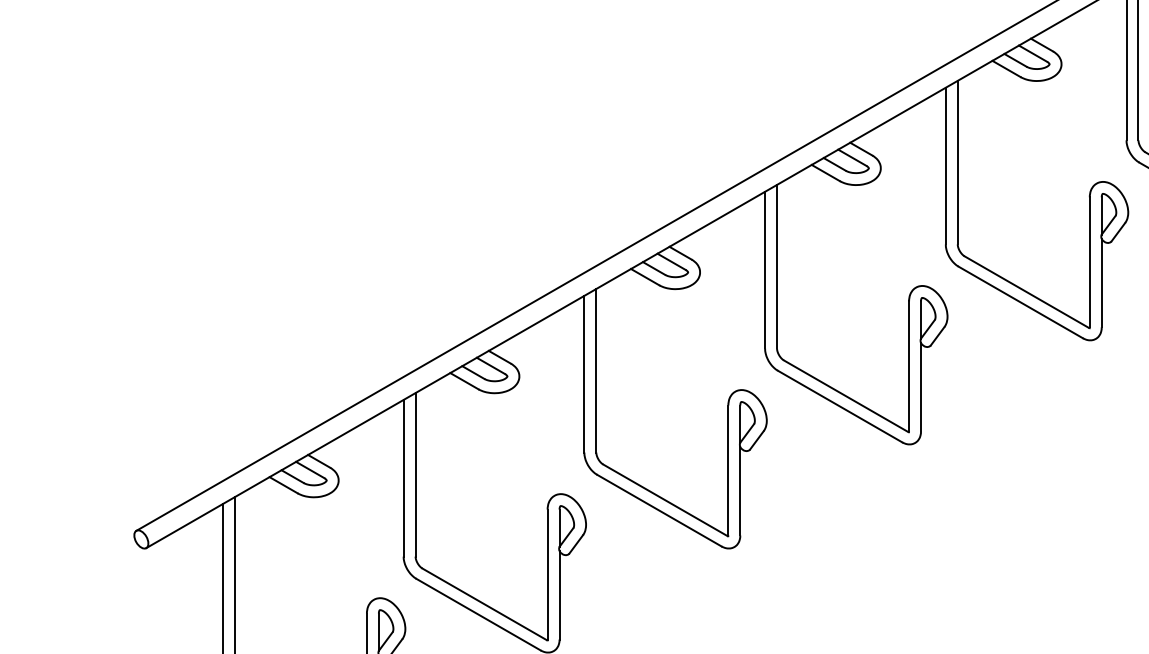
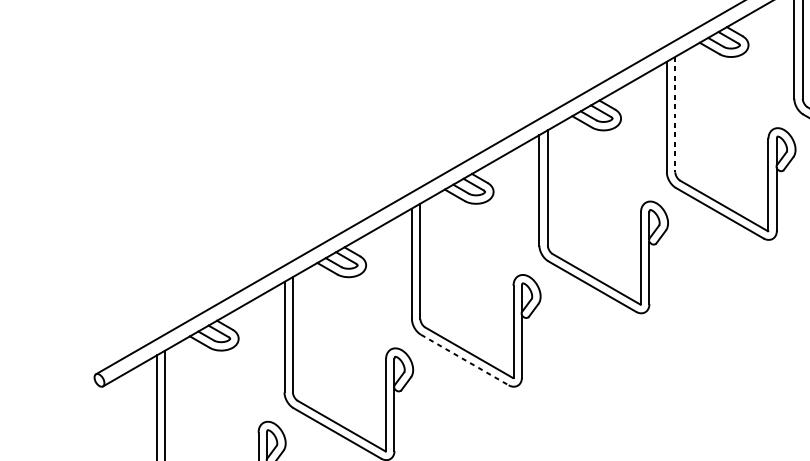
line: (957, 162) -> (675, 114), solid -> dashed
line: (659, 510) -> (464, 359), solid -> dashed

